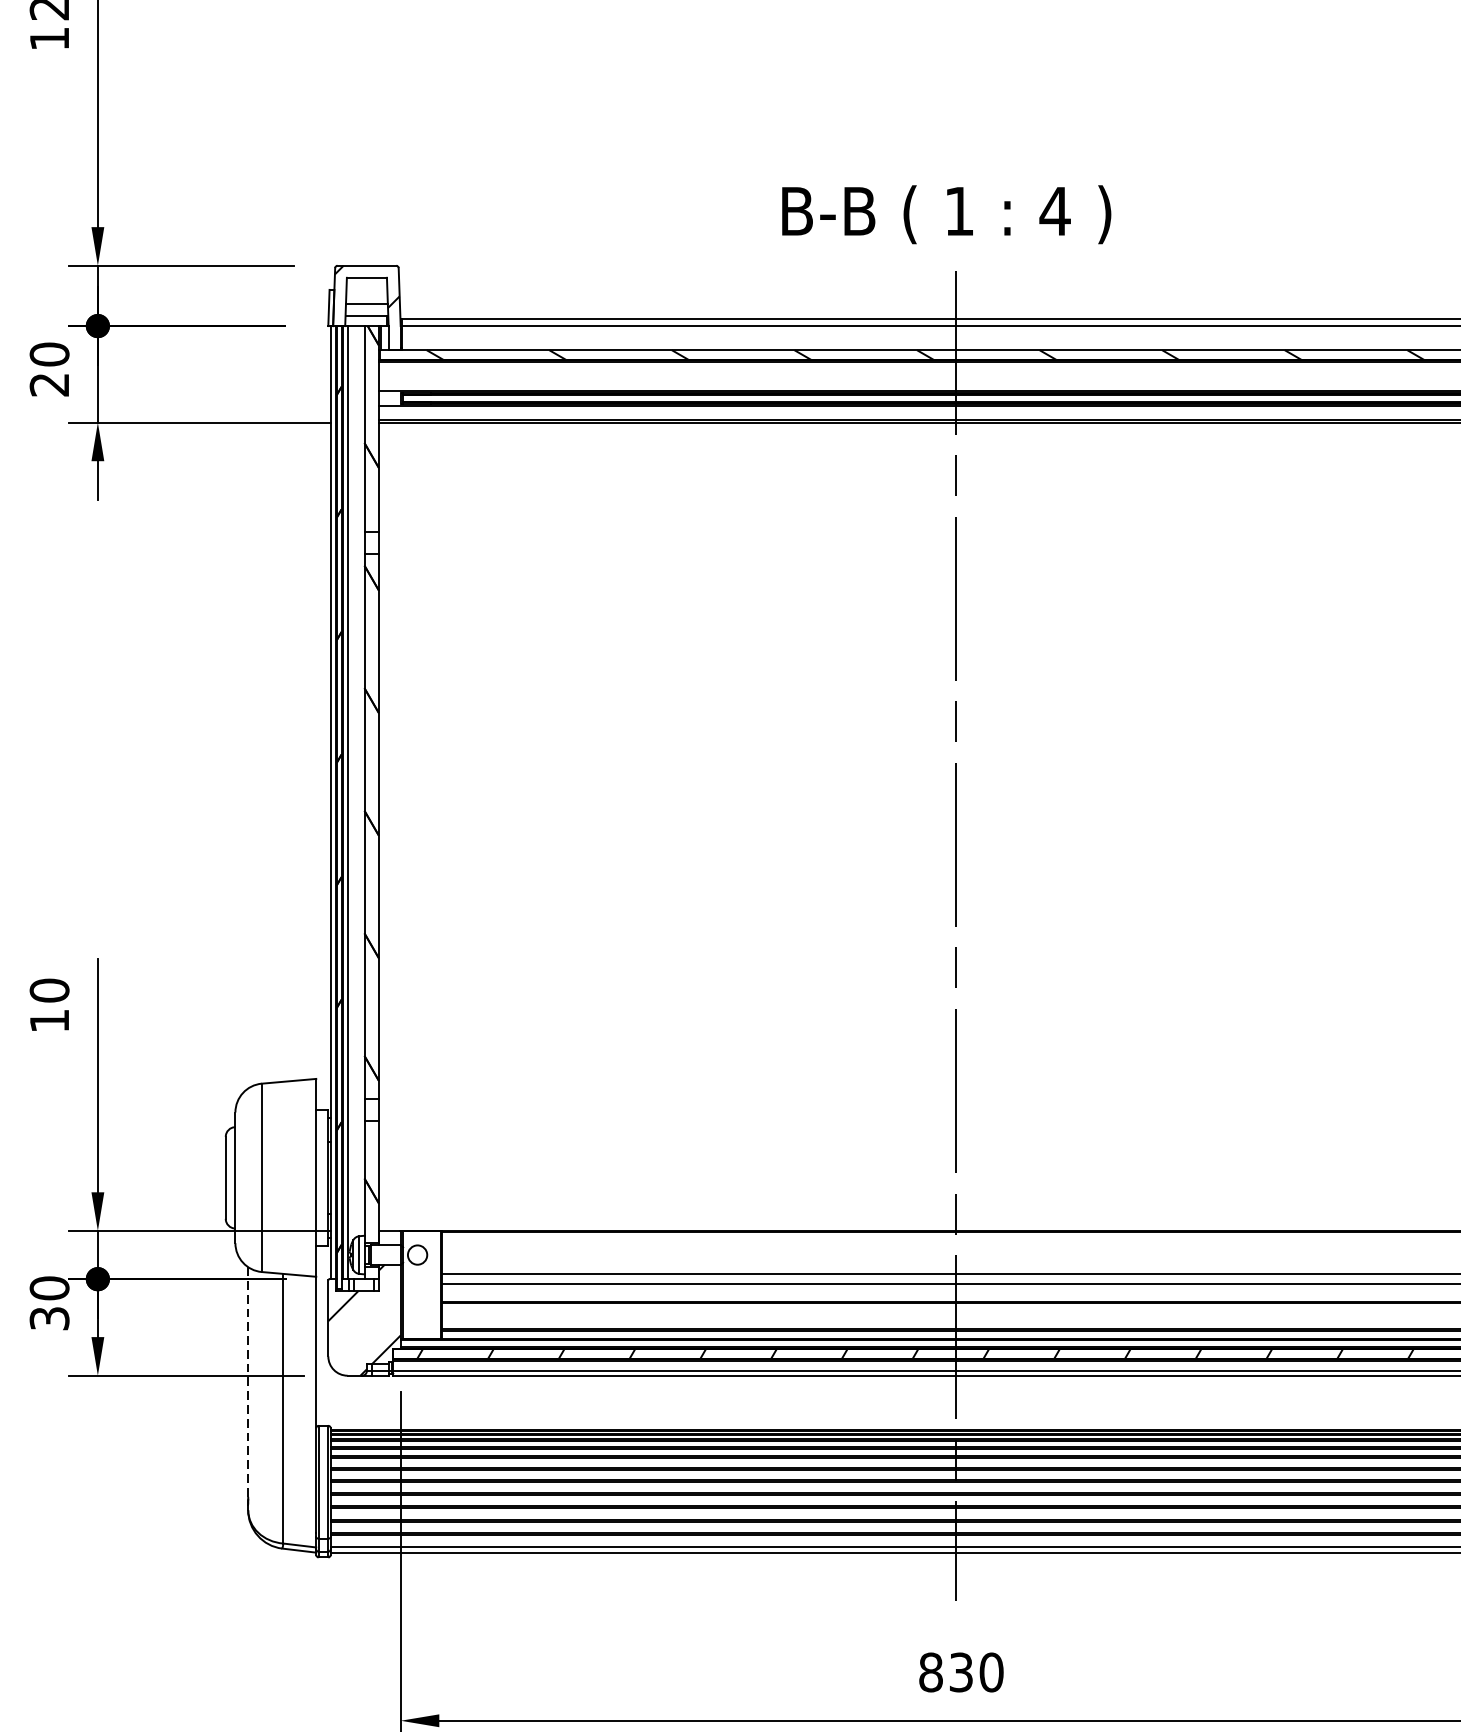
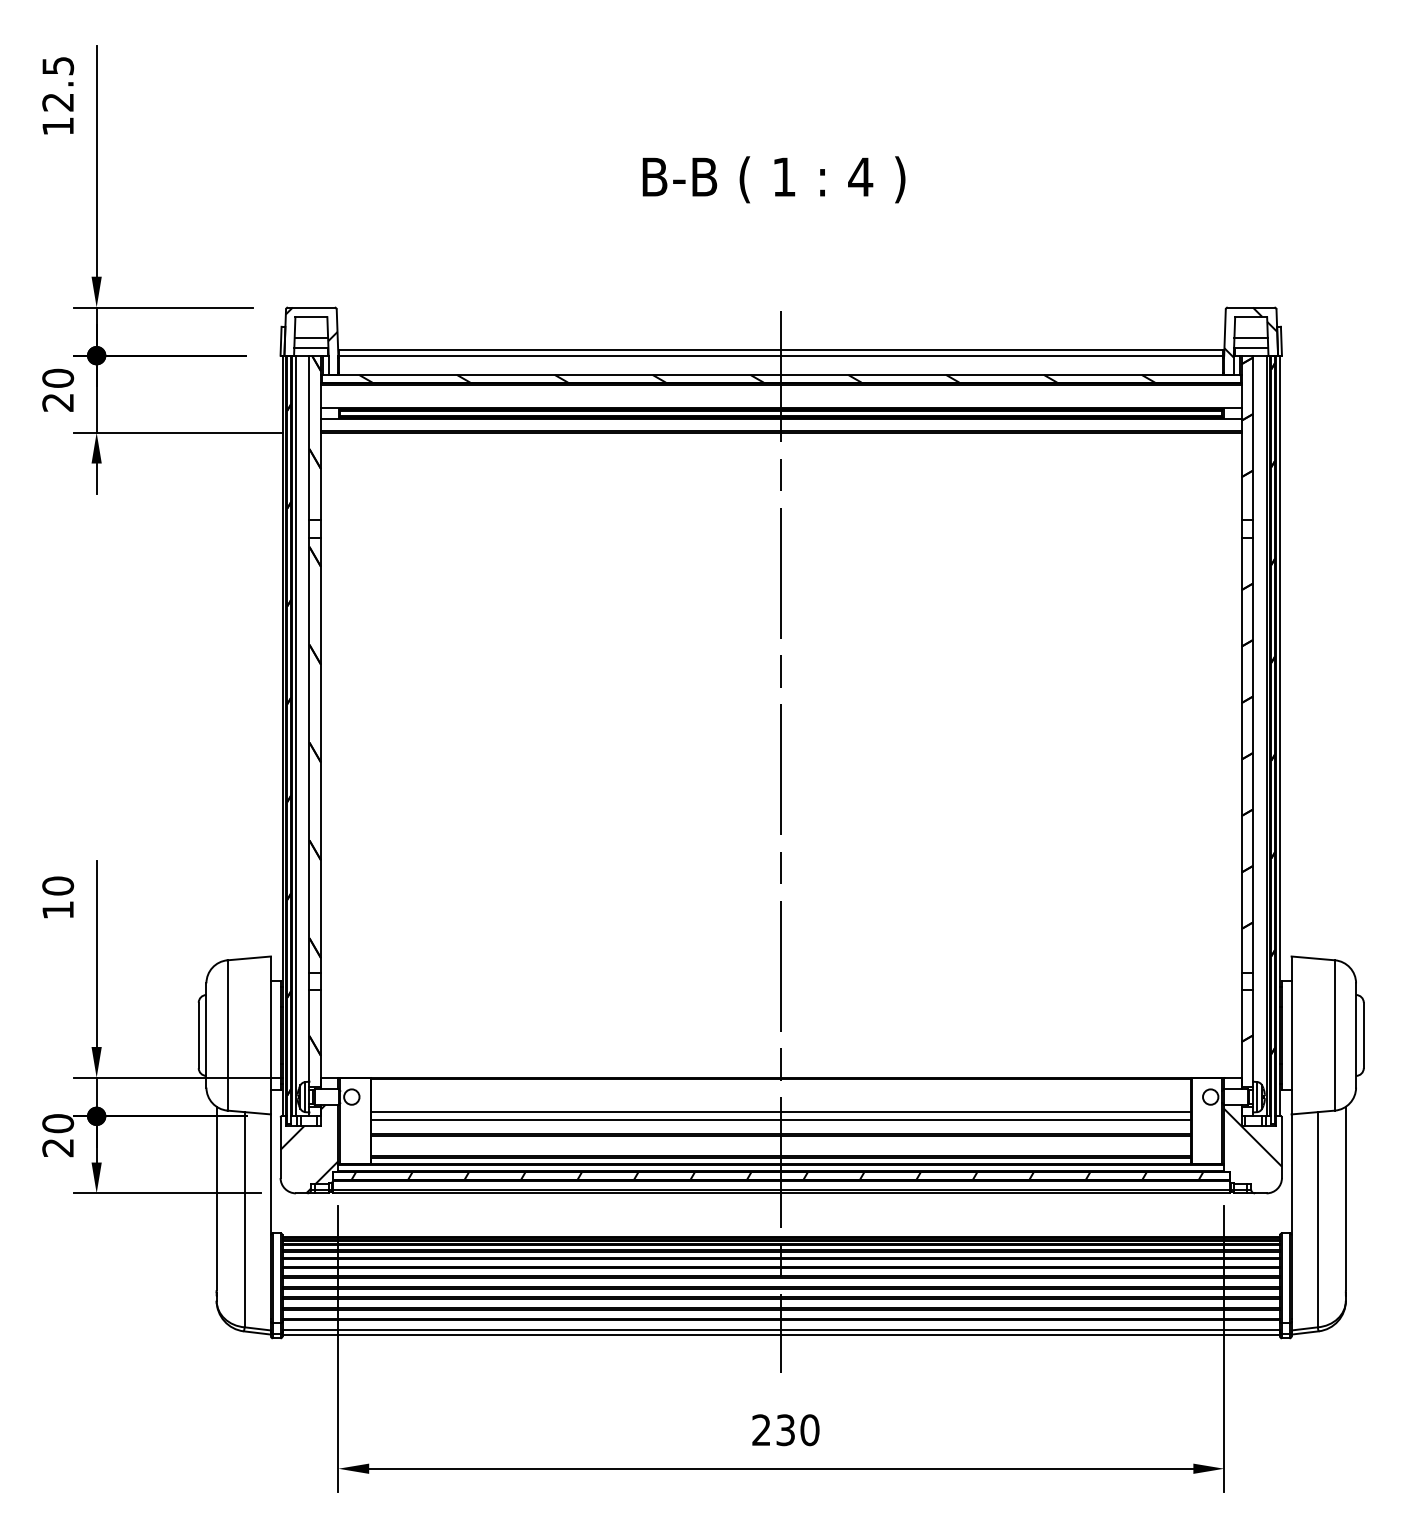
text: (945, 214) -> (773, 179), moved
text: (50, 1318) -> (58, 1147), 30 -> 20
line: (248, 1382) -> (216, 1198), dashed -> solid
text: (930, 1672) -> (761, 1430), 830 -> 230

